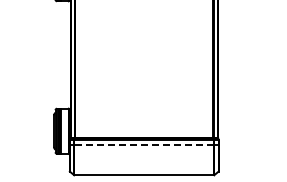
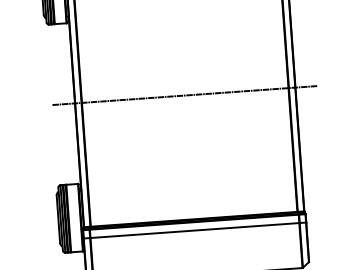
line: (143, 55) -> (184, 96), added
line: (144, 145) -> (195, 230), dashed -> solid

